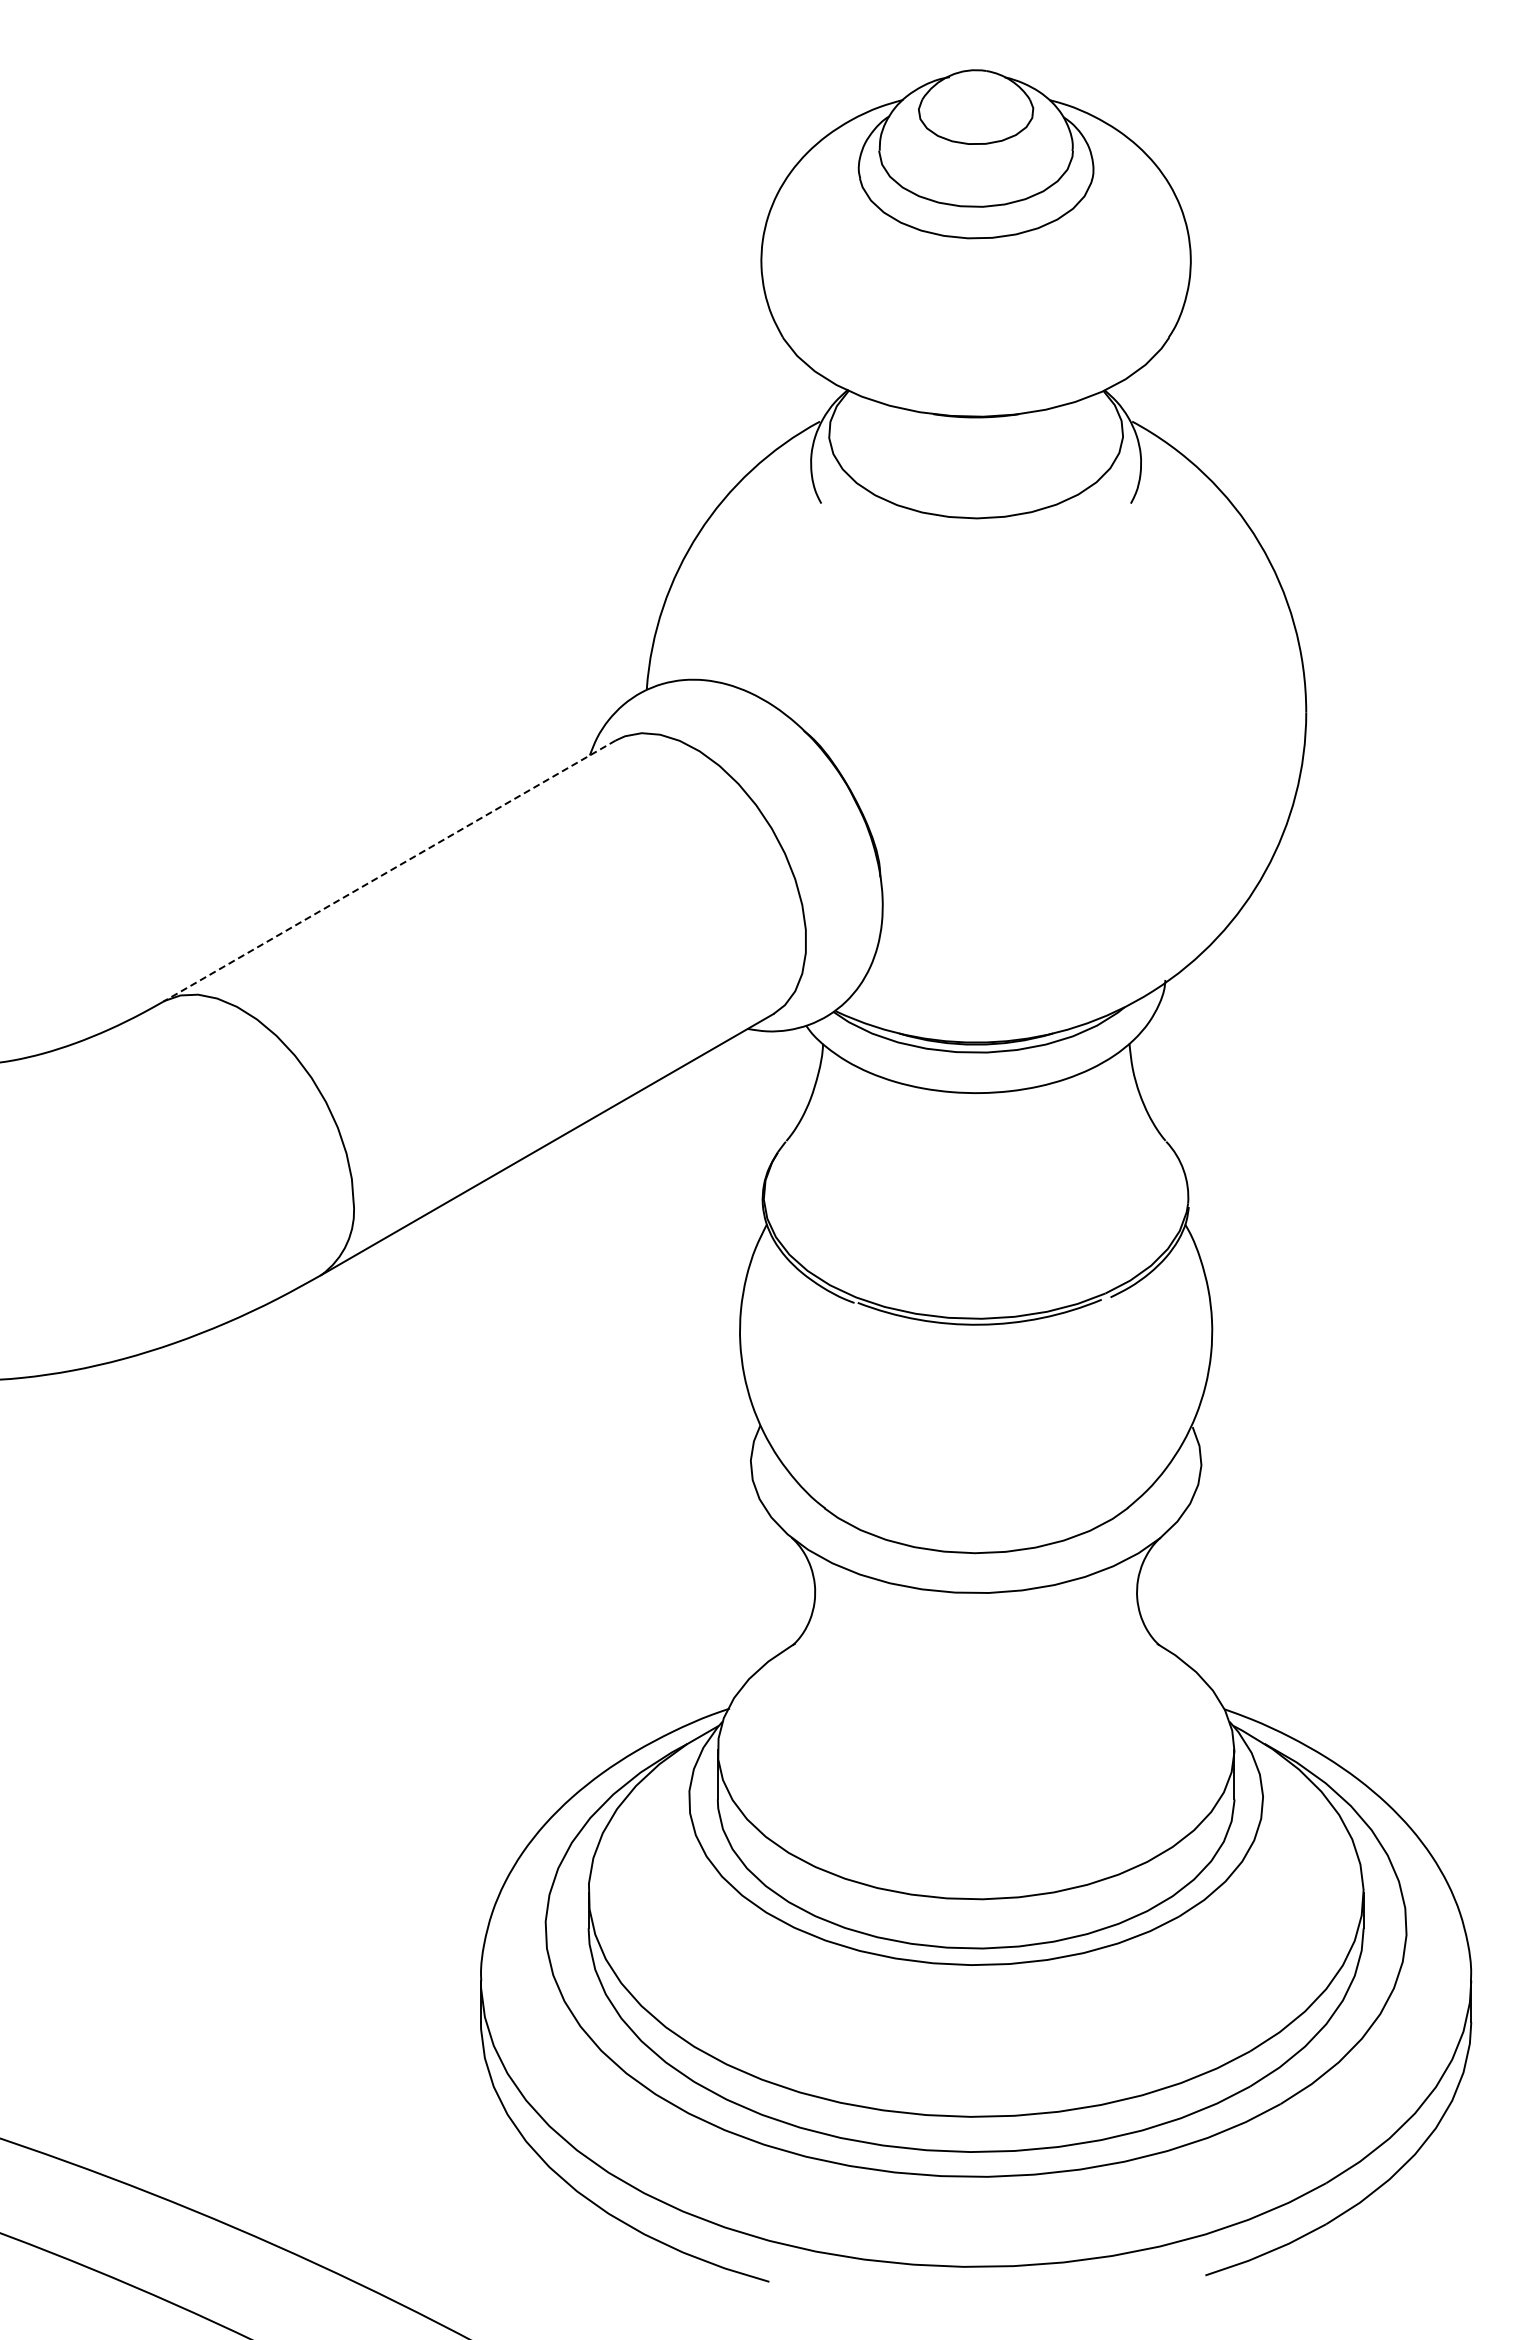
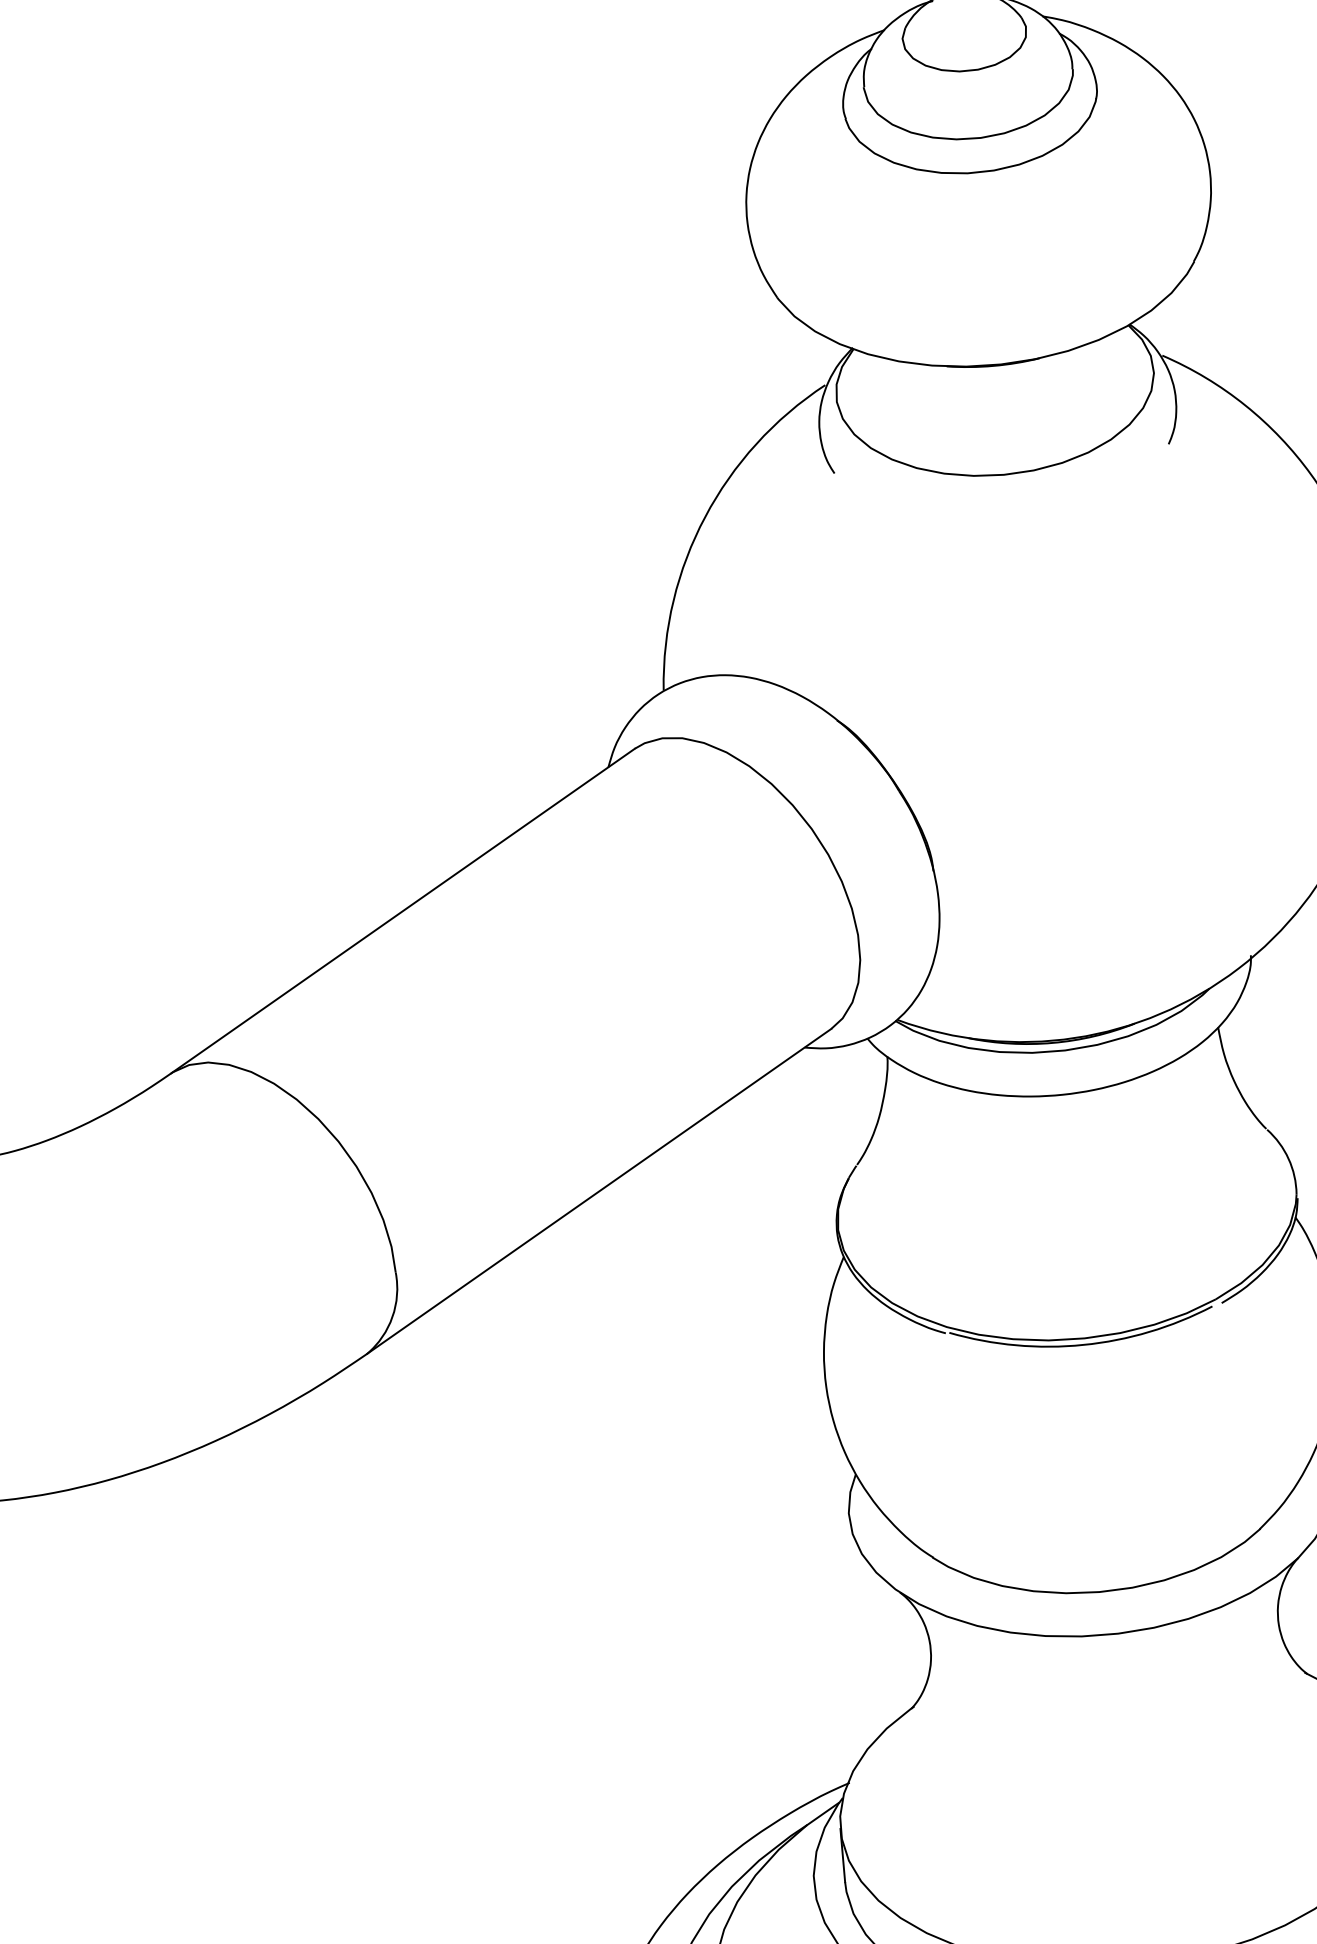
line: (389, 871) -> (403, 911), dashed -> solid

